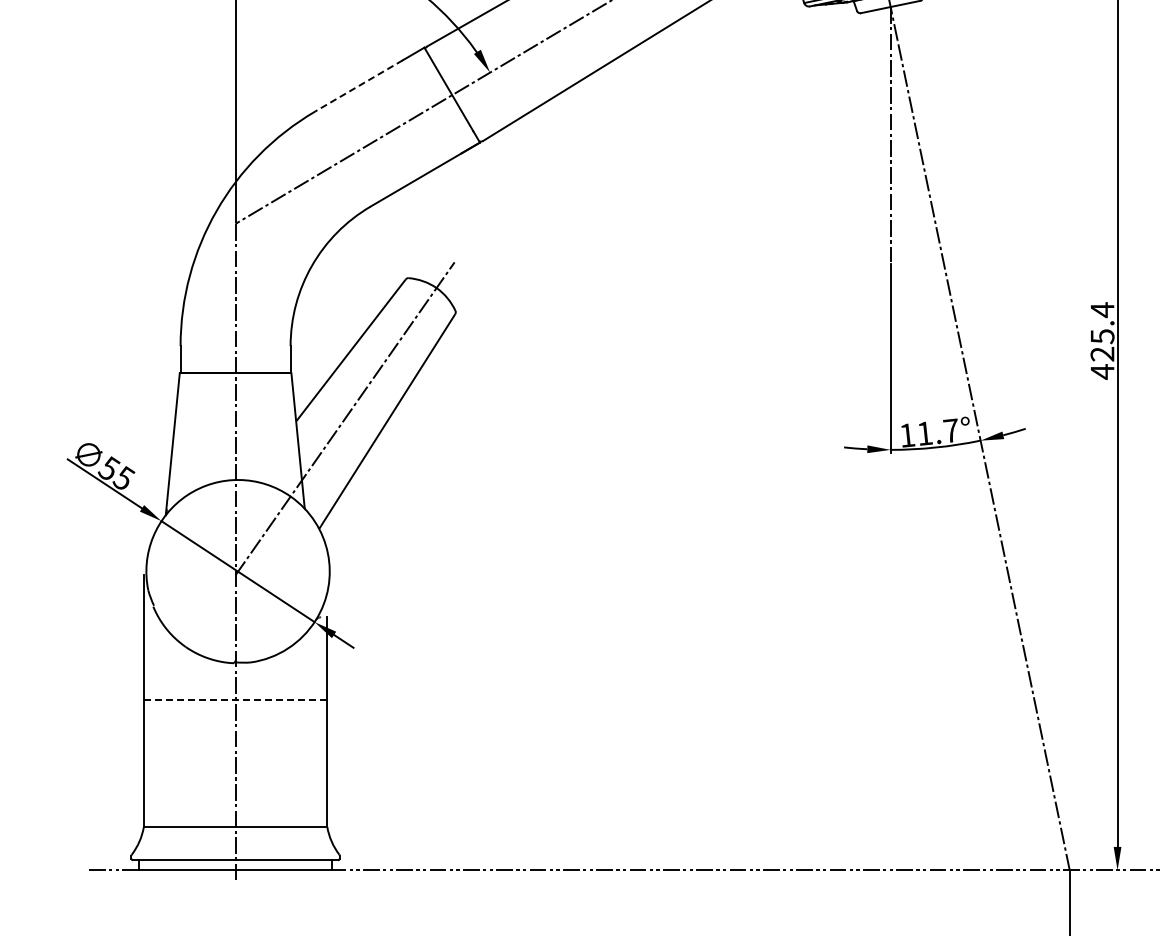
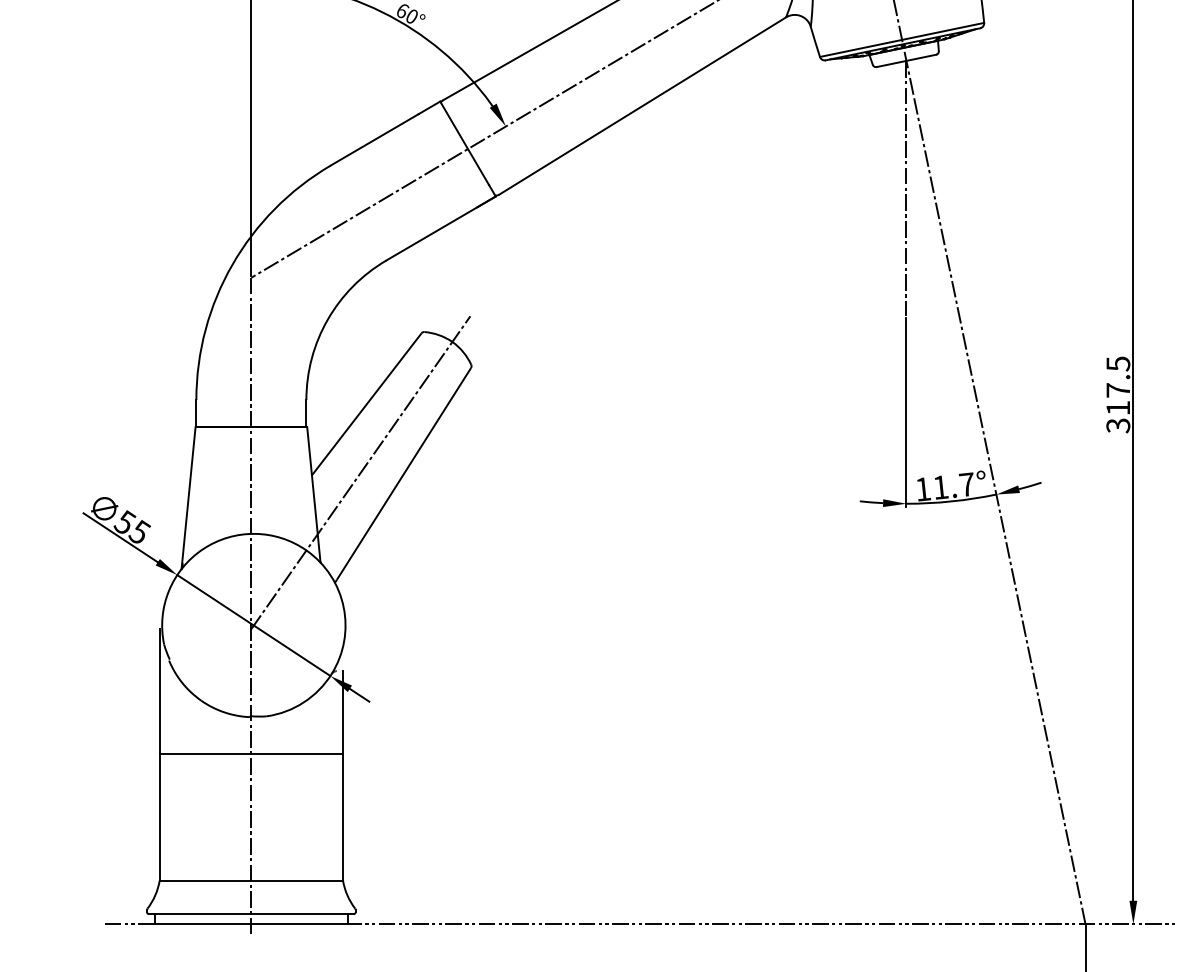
line: (358, 85) -> (374, 139), dashed -> solid
text: (1102, 340) -> (1118, 394), 425.4 -> 317.5
line: (235, 700) -> (251, 754), dashed -> solid

